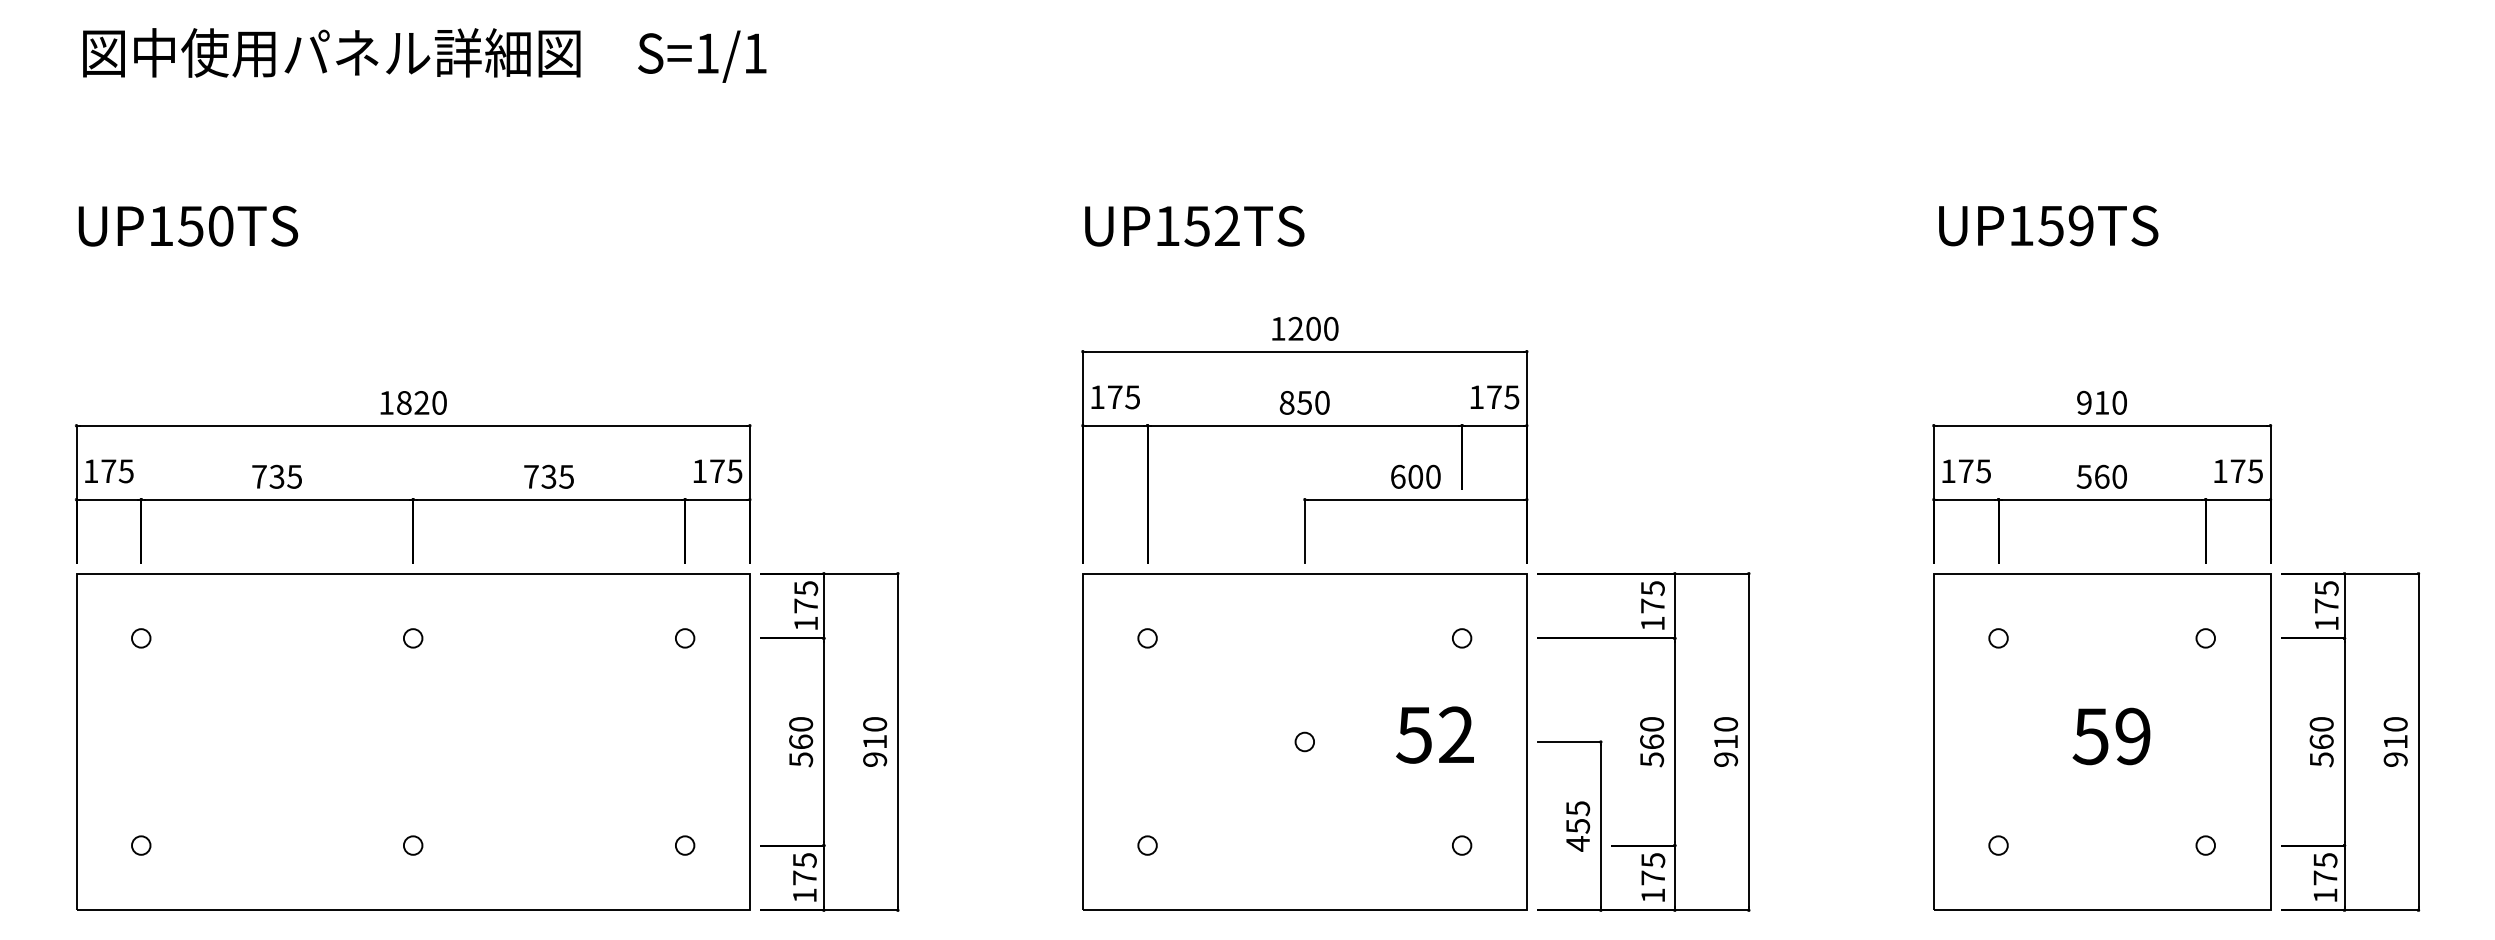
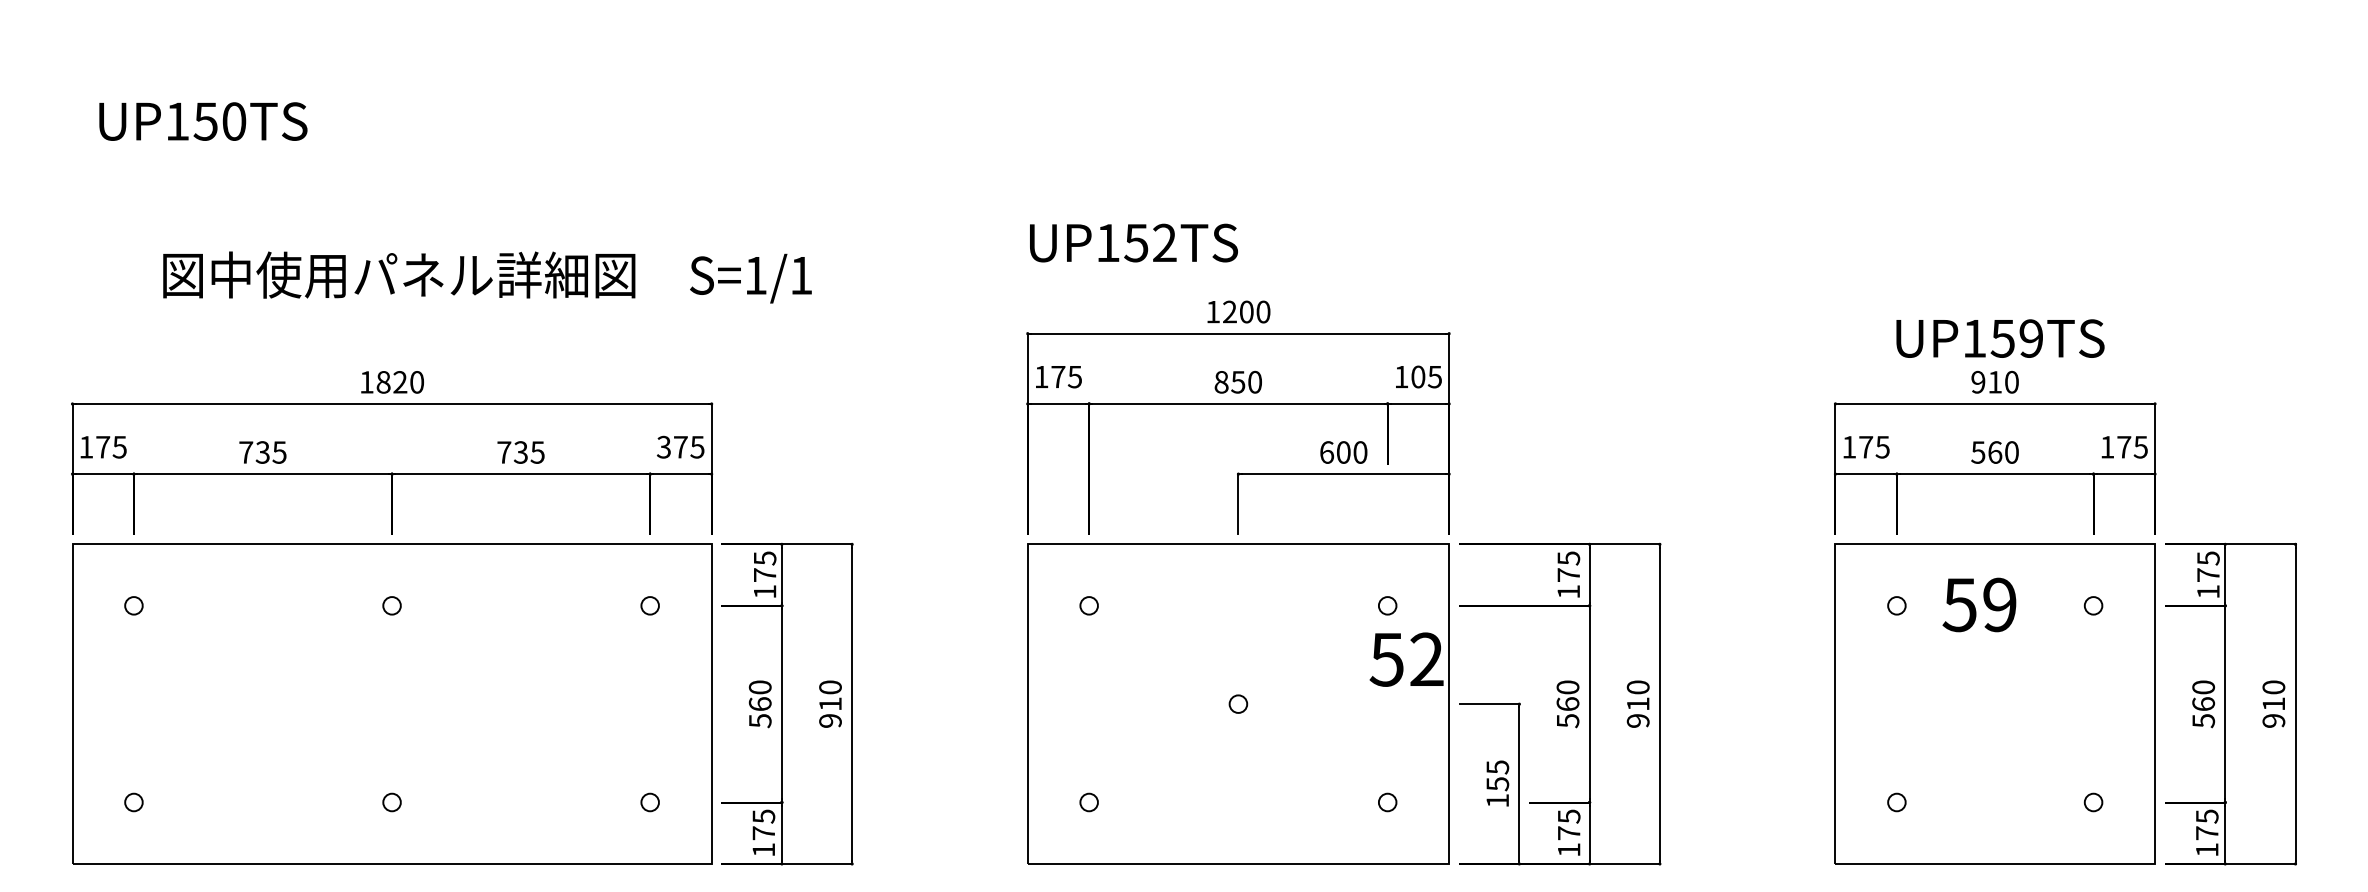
text: (424, 55) -> (487, 277), moved
text: (188, 225) -> (203, 120), moved
text: (1194, 225) -> (1133, 242), moved
text: (2048, 225) -> (2000, 338), moved
text: (1494, 397) -> (1418, 377), 175 -> 105
text: (699, 471) -> (663, 447), 175 -> 375
text: (1434, 734) -> (1406, 659), moved
text: (2111, 736) -> (1979, 604), moved
text: (1577, 843) -> (1497, 800), 455 -> 155

